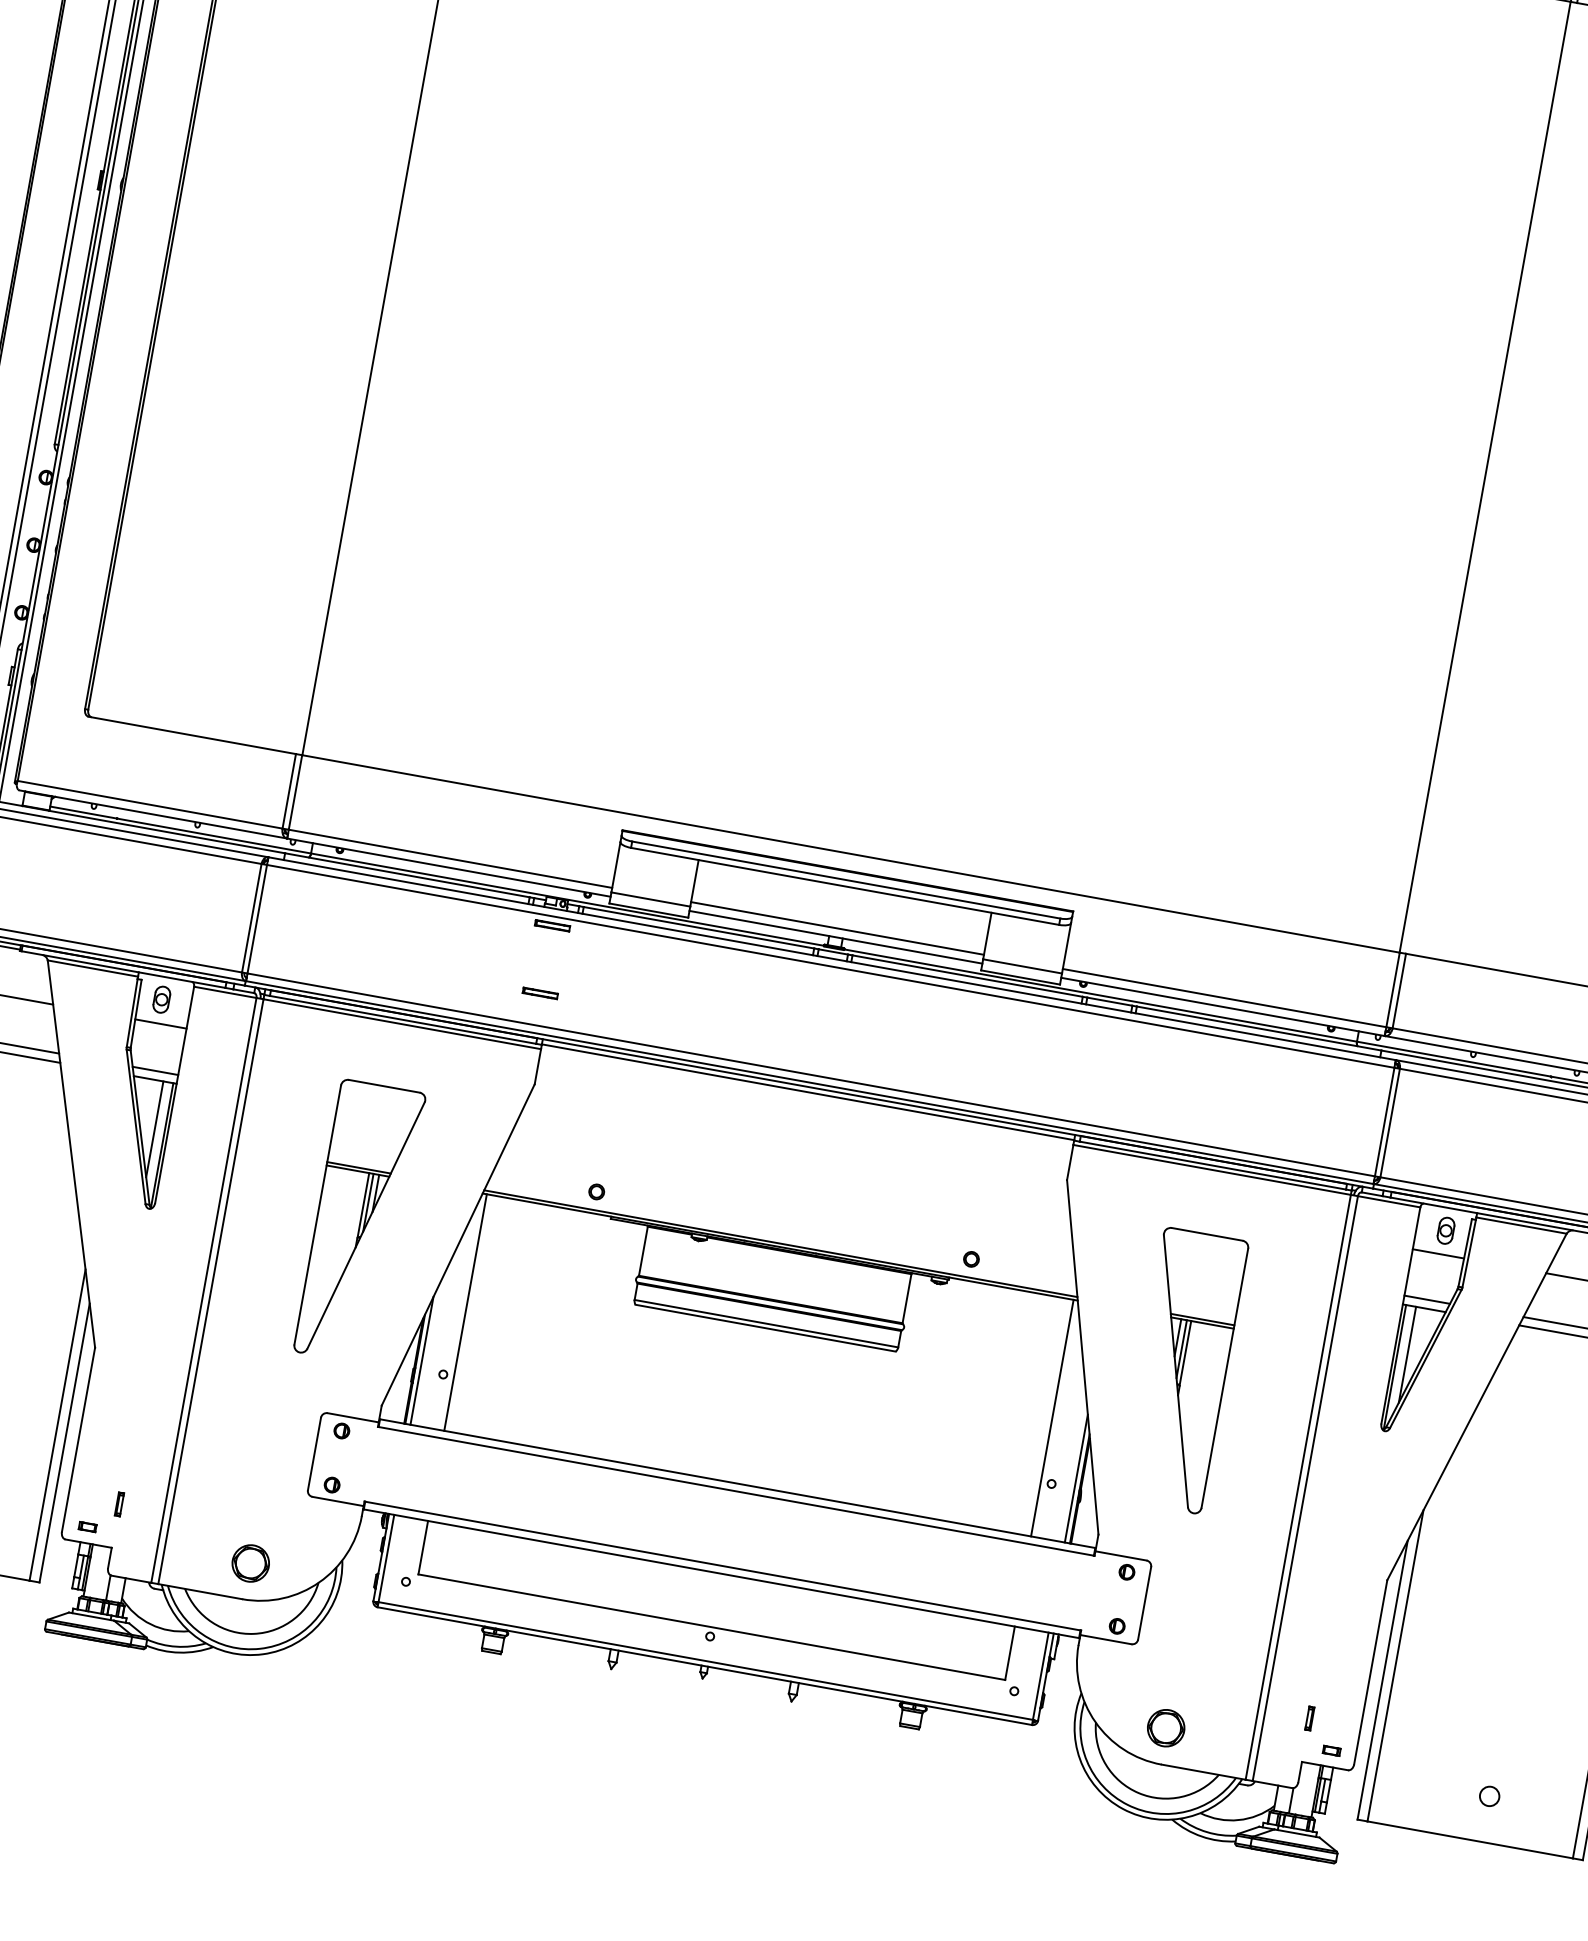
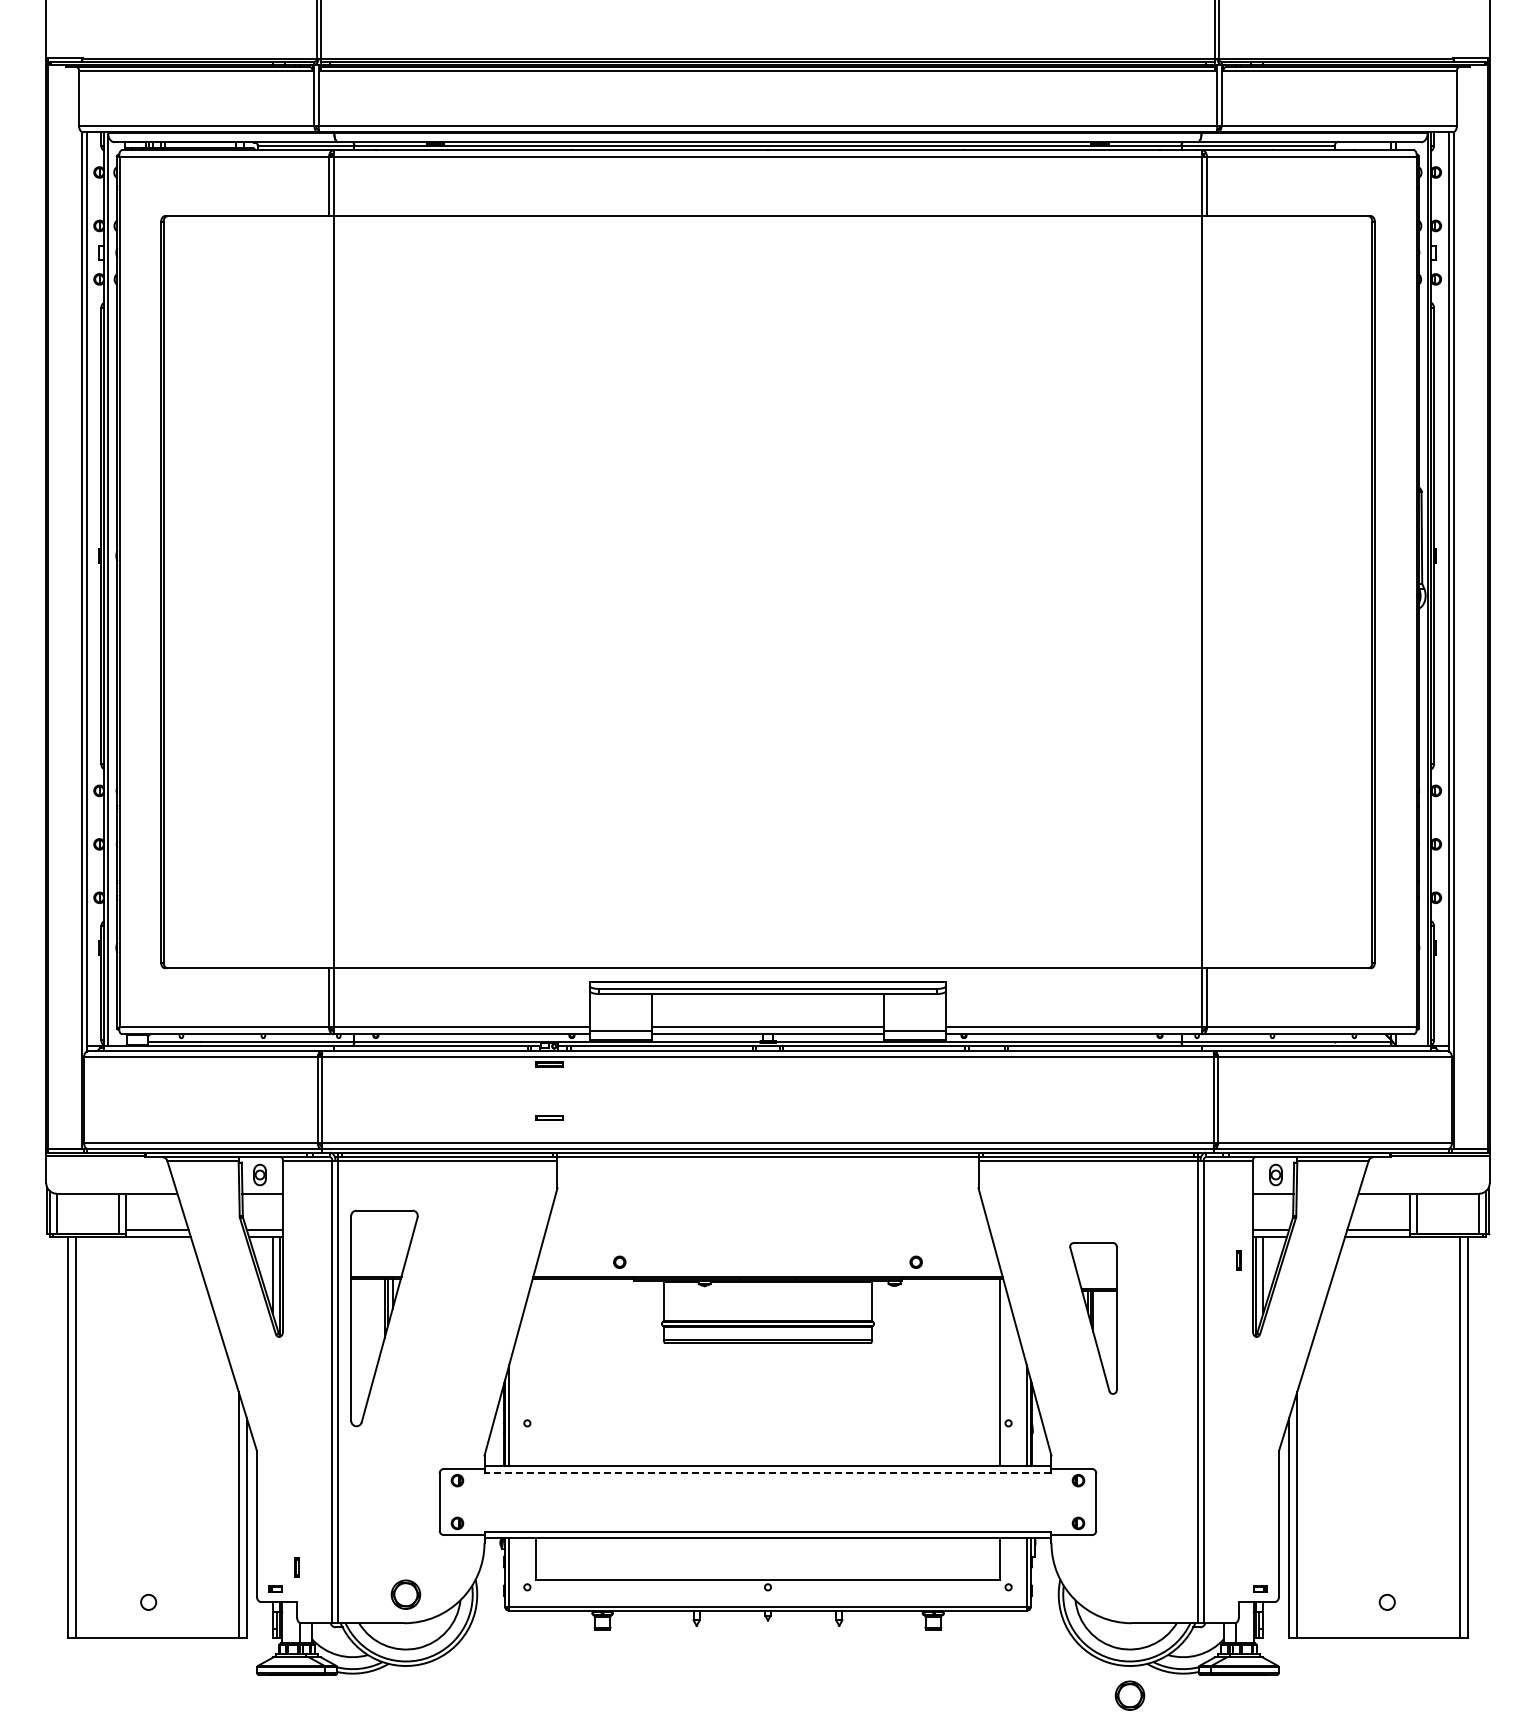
part: (359, 1222) -> (384, 1318), moved
line: (465, 1312) -> (535, 1372), removed
part: (1182, 1370) -> (1093, 1318), size x0.7
line: (735, 1491) -> (767, 1472), solid -> dashed
part: (1309, 1718) -> (1238, 1260), moved
part: (1165, 1727) -> (1129, 1695), moved

